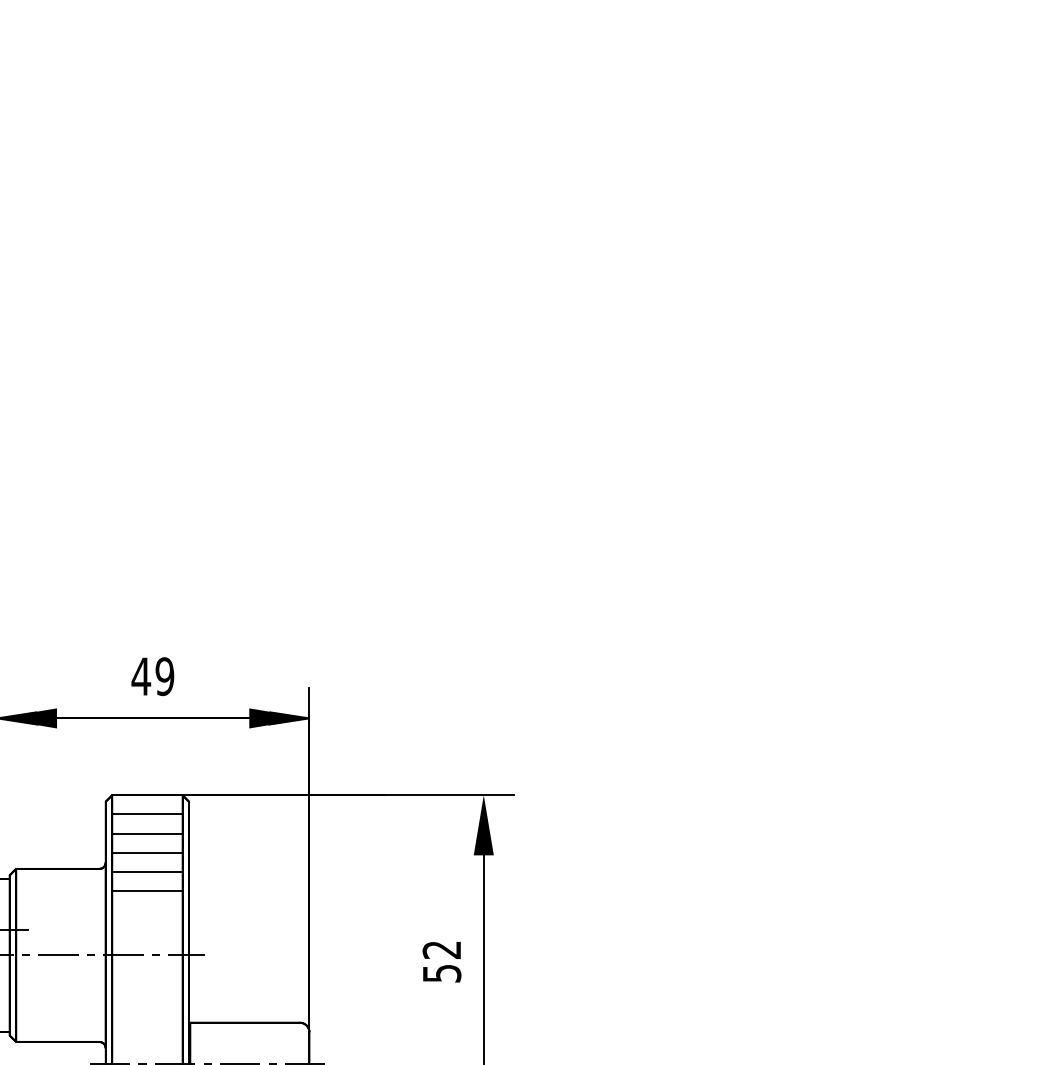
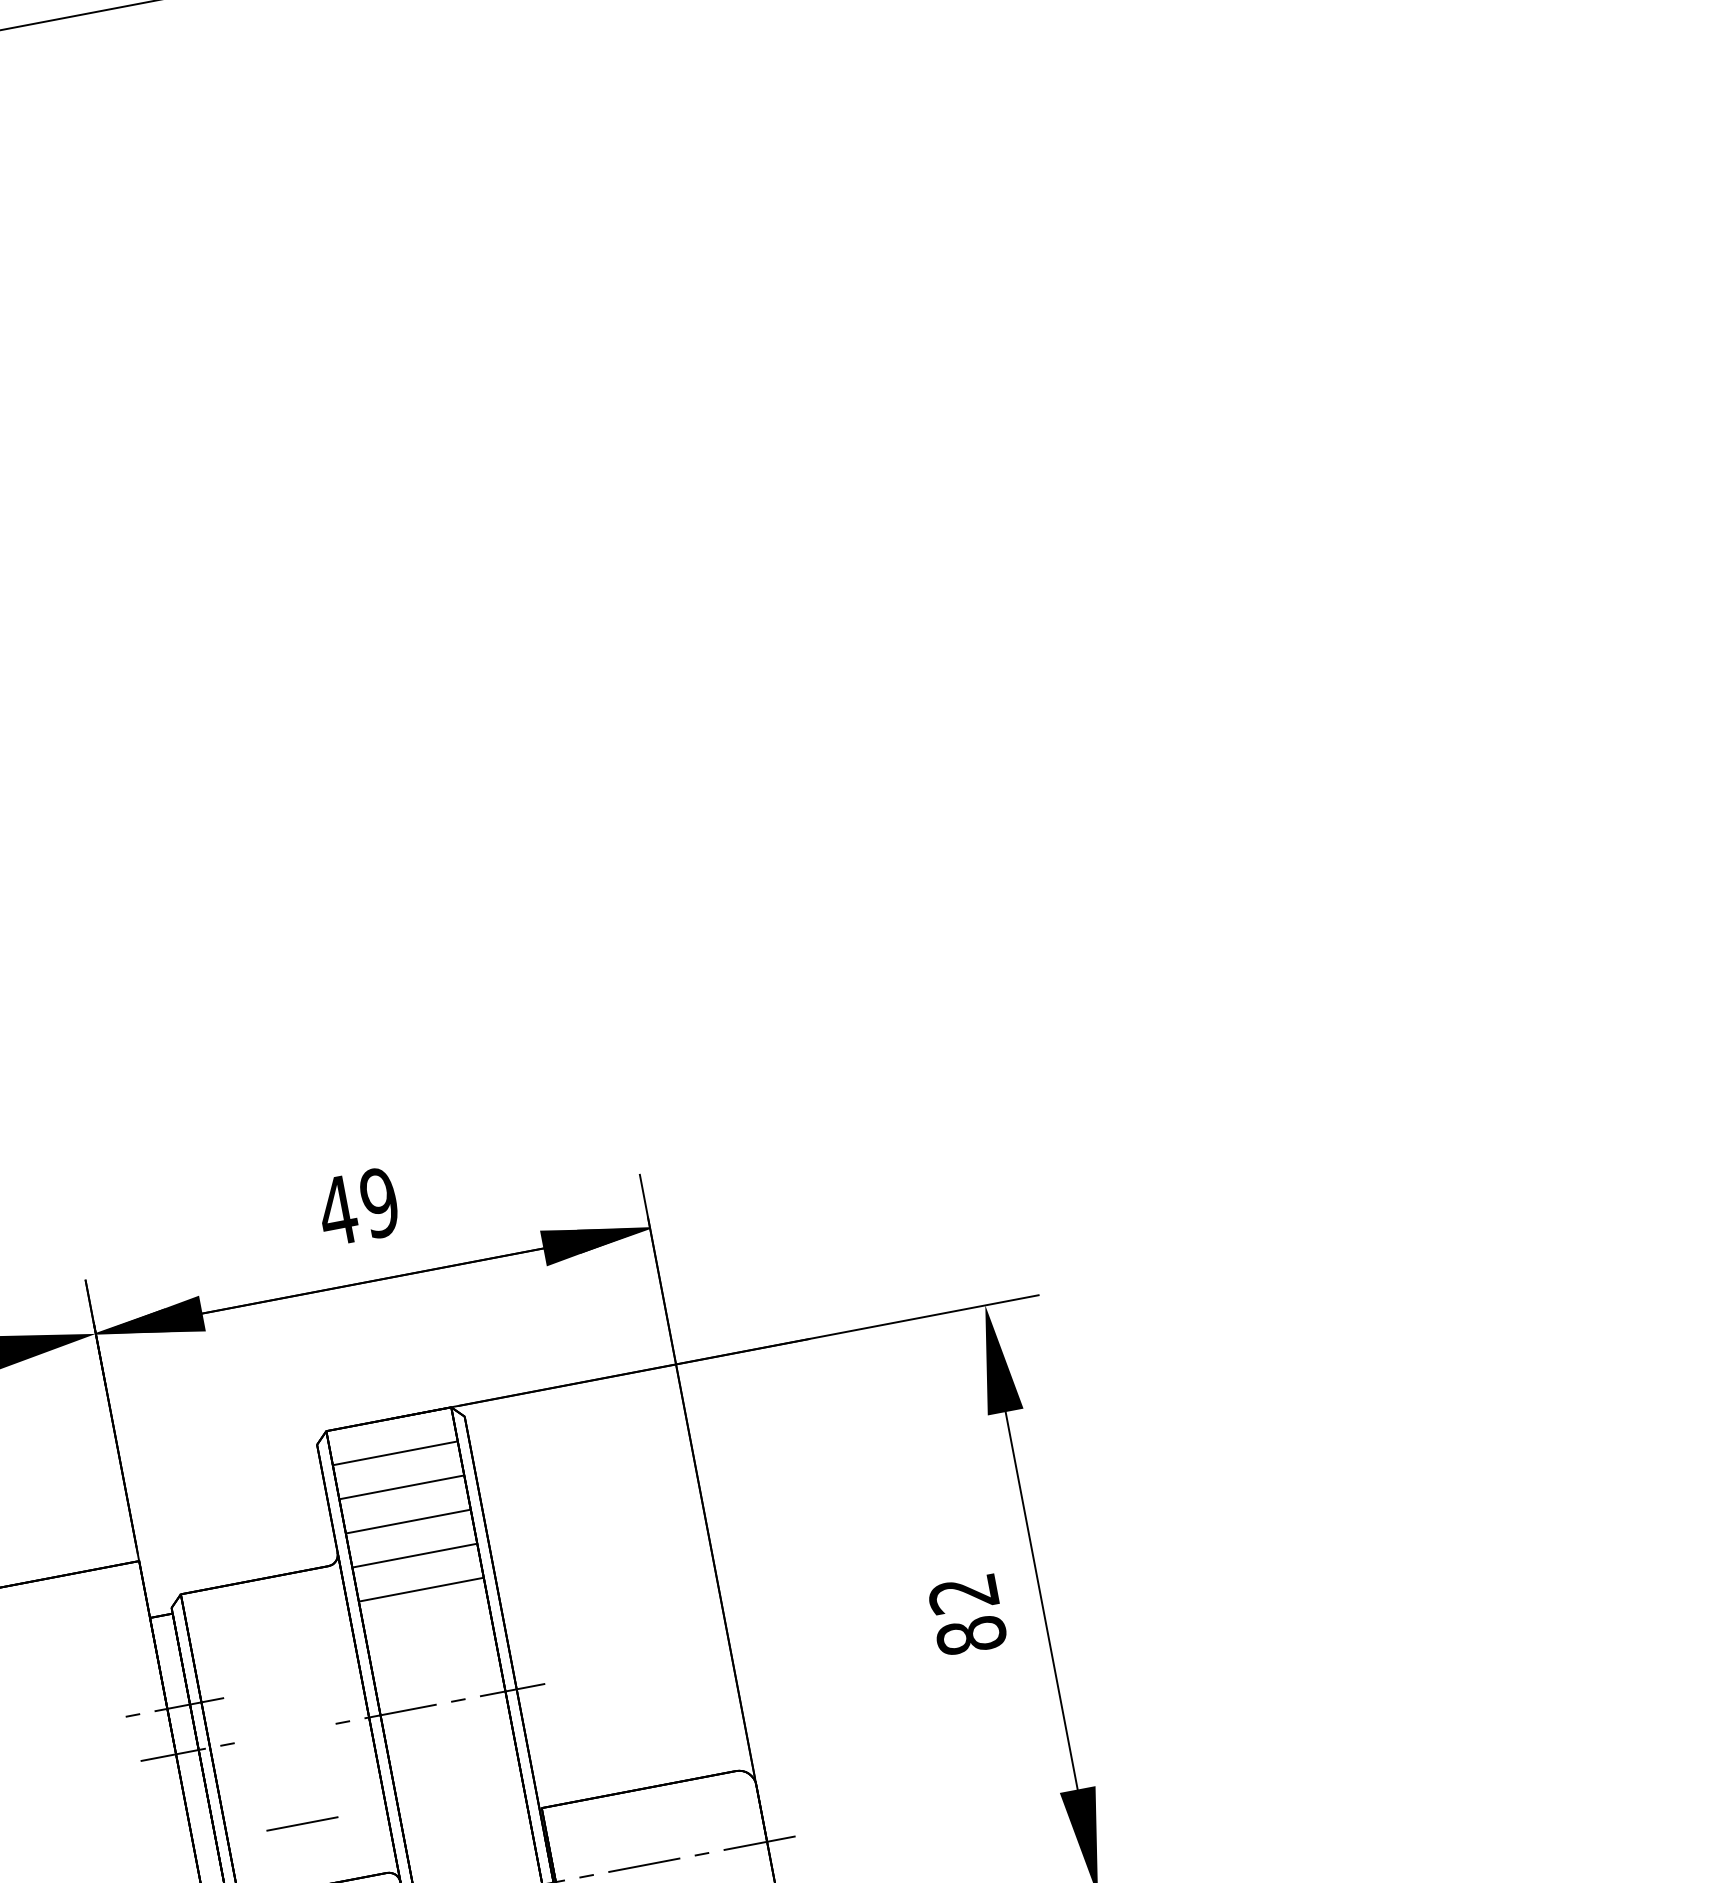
line: (58, 954) -> (302, 1822), moved
text: (441, 973) -> (970, 1635), 52 -> 82

